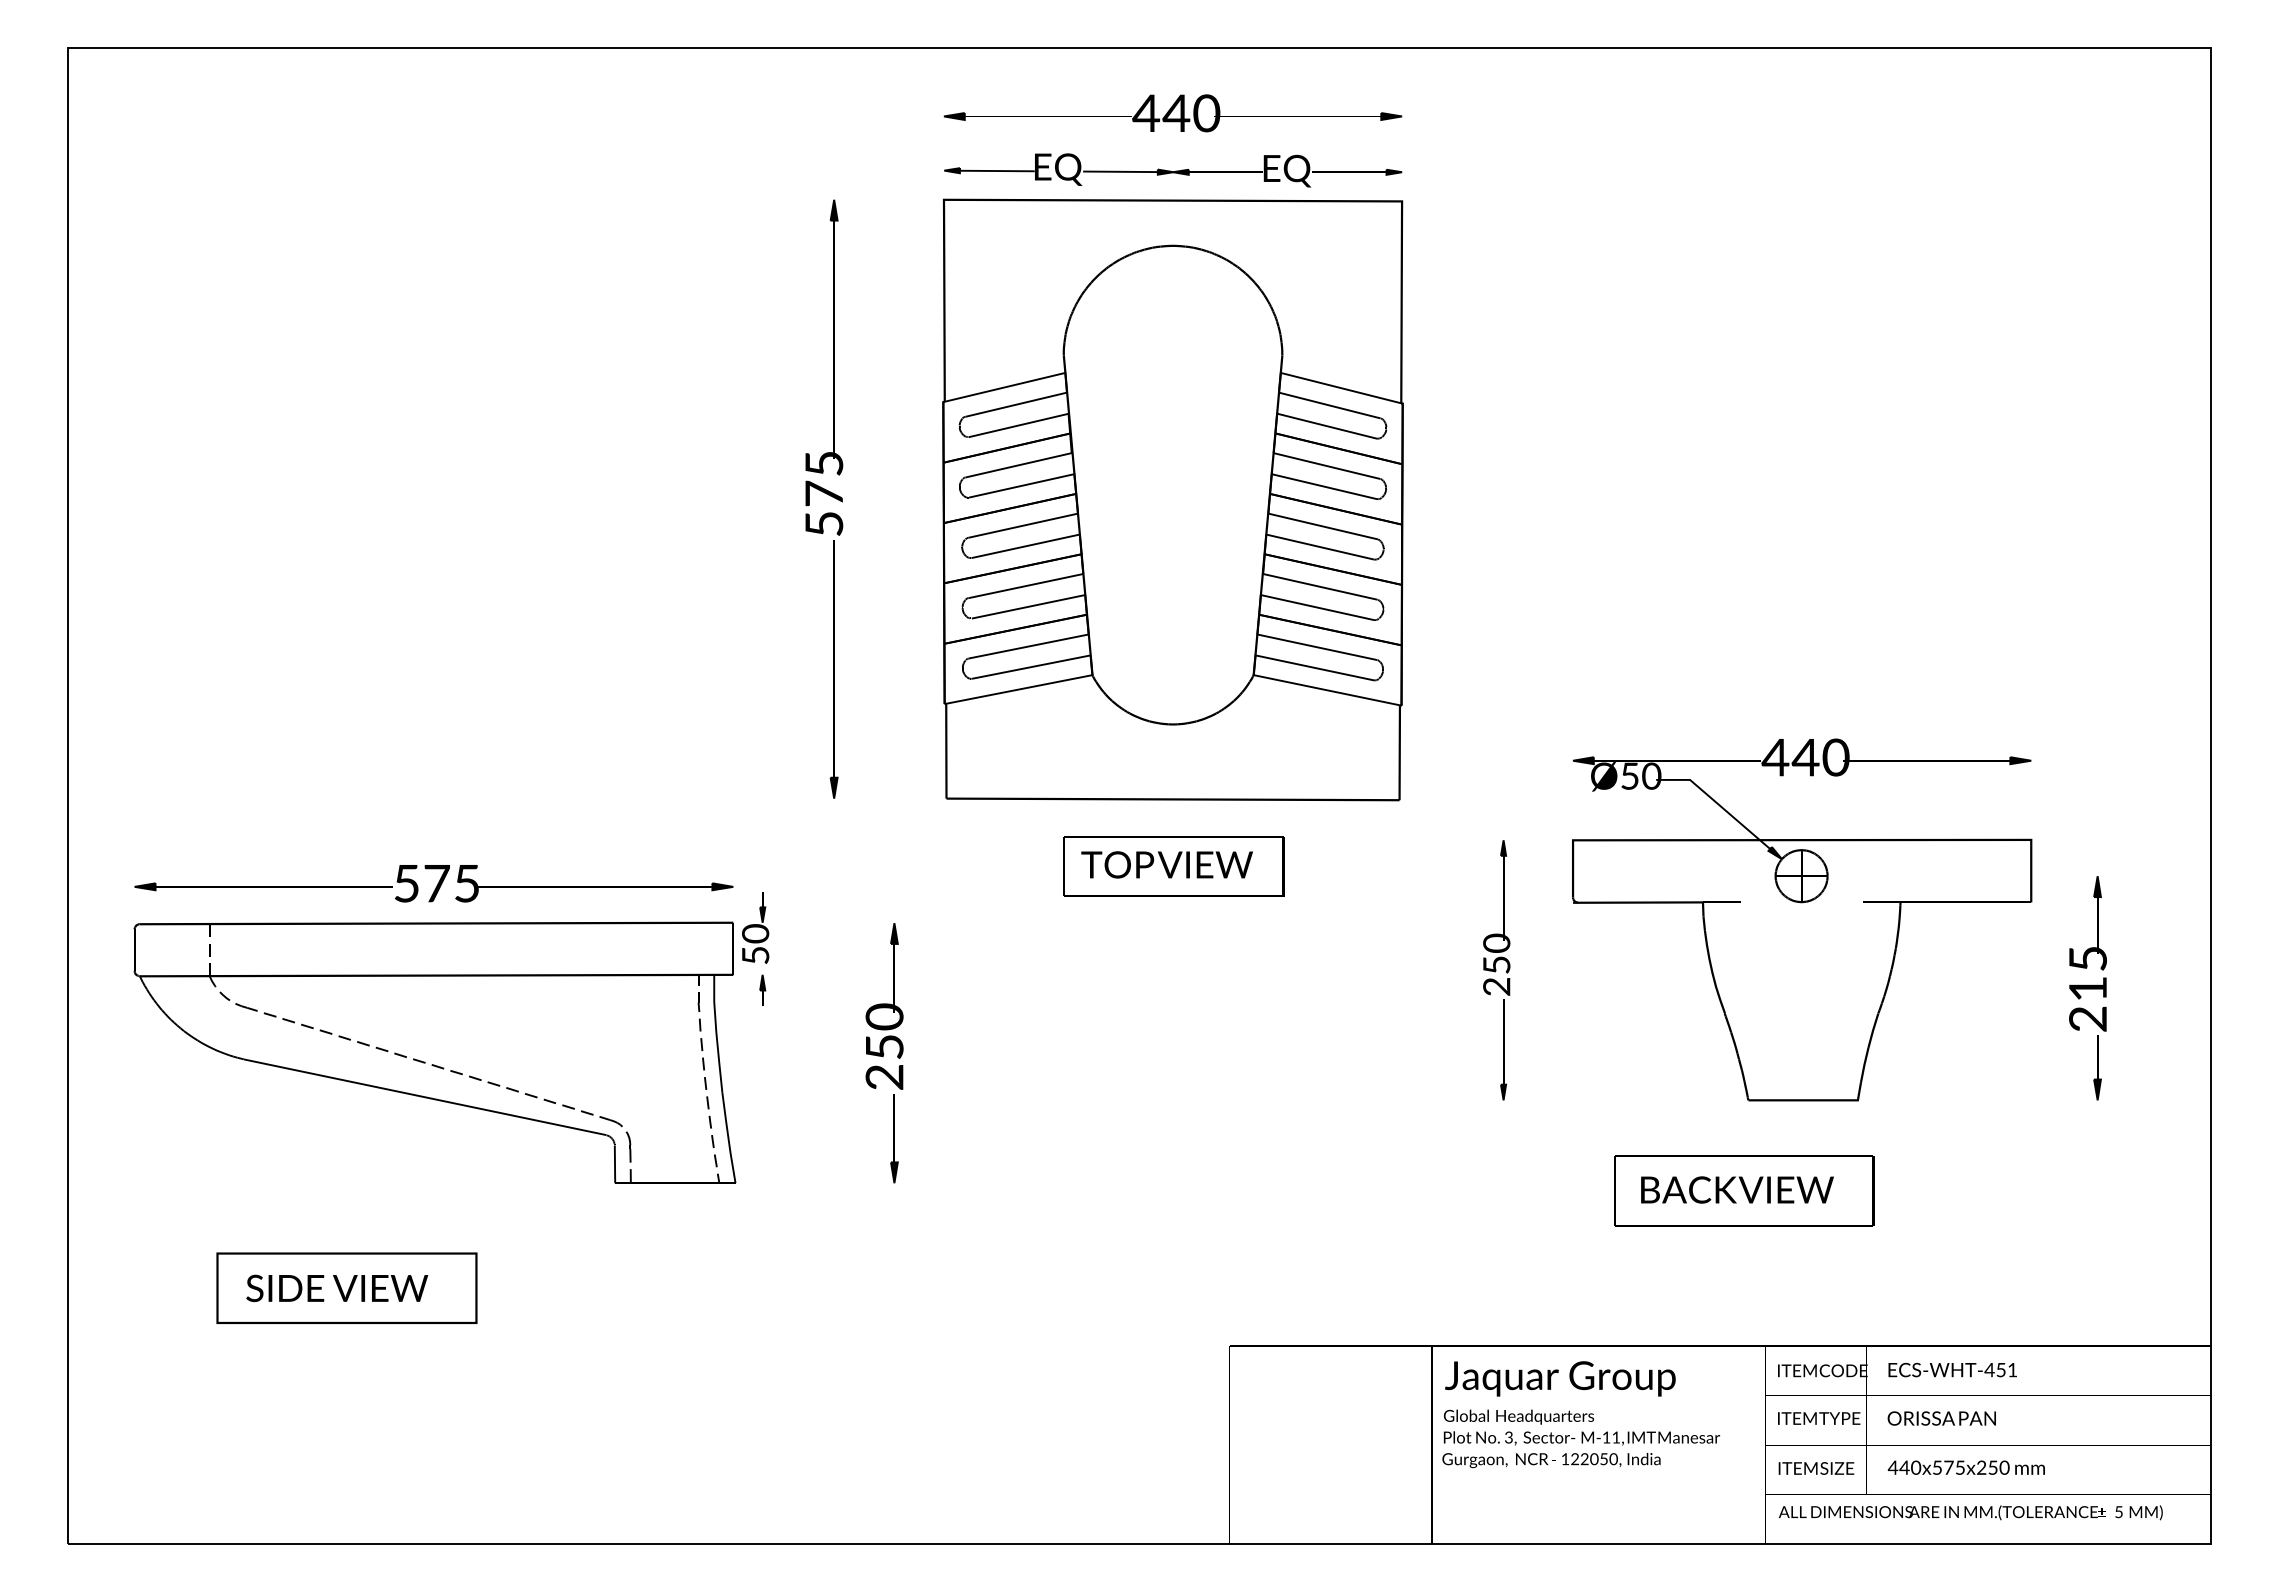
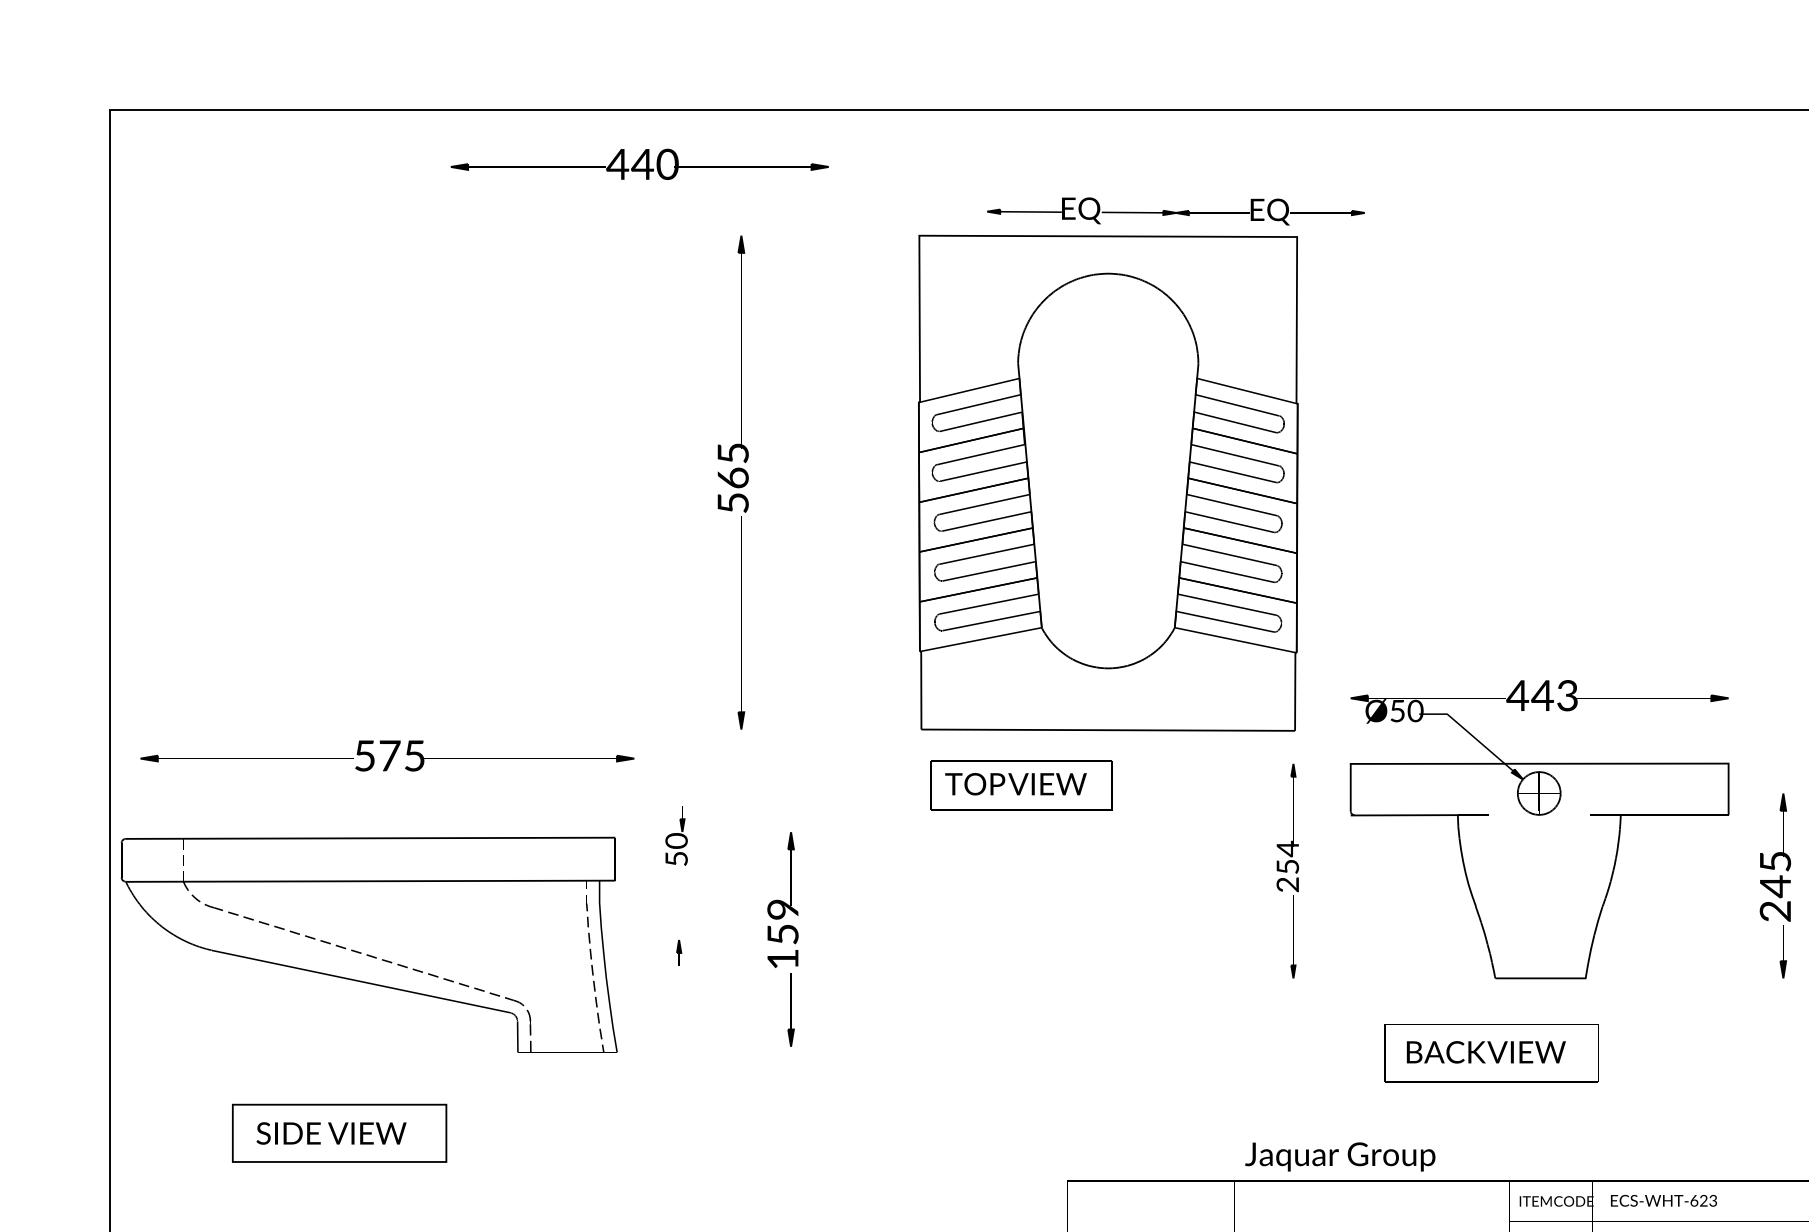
part: (1172, 113) -> (639, 164), moved
part: (1173, 170) -> (1176, 211), moved
text: (824, 493) -> (733, 477), 575 -> 565
part: (1172, 499) -> (1107, 482), moved
text: (1835, 757) -> (1567, 695), 440 -> 443
part: (433, 883) -> (387, 755), moved
text: (1496, 943) -> (1287, 849), 250 -> 254
part: (762, 989) -> (678, 952), moved
text: (2087, 989) -> (1775, 886), 215 -> 245
text: (884, 1046) -> (782, 933), 250 -> 159
part: (434, 1052) -> (368, 944), moved
text: (2000, 1369) -> (1703, 1200), ECS-WHT-451 -> ECS-WHT-623
text: (1560, 1378) -> (1340, 1156), moved

